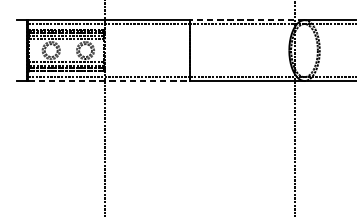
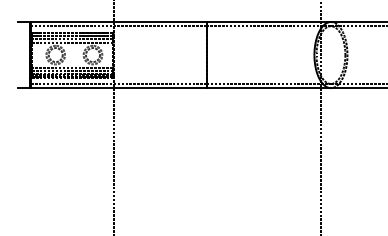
line: (247, 19) -> (268, 21), dashed -> solid
line: (109, 81) -> (118, 88), dashed -> solid

